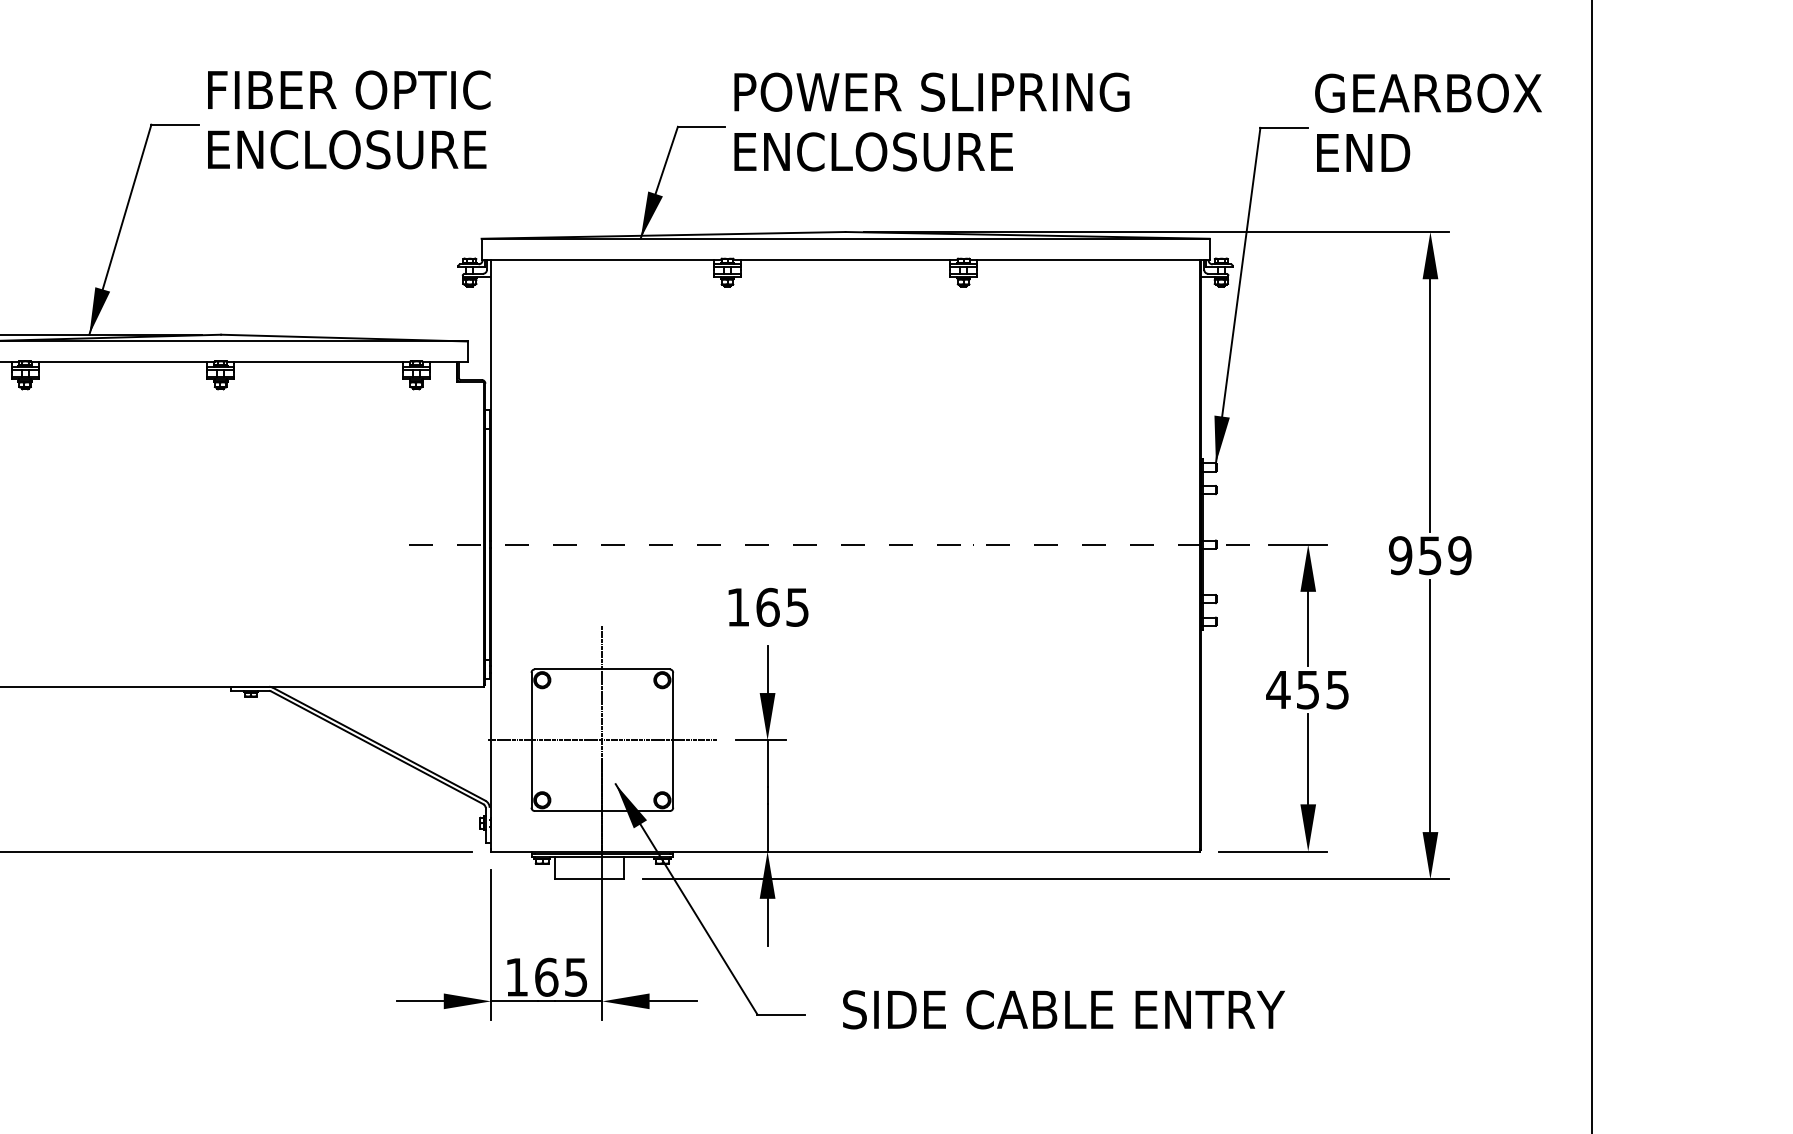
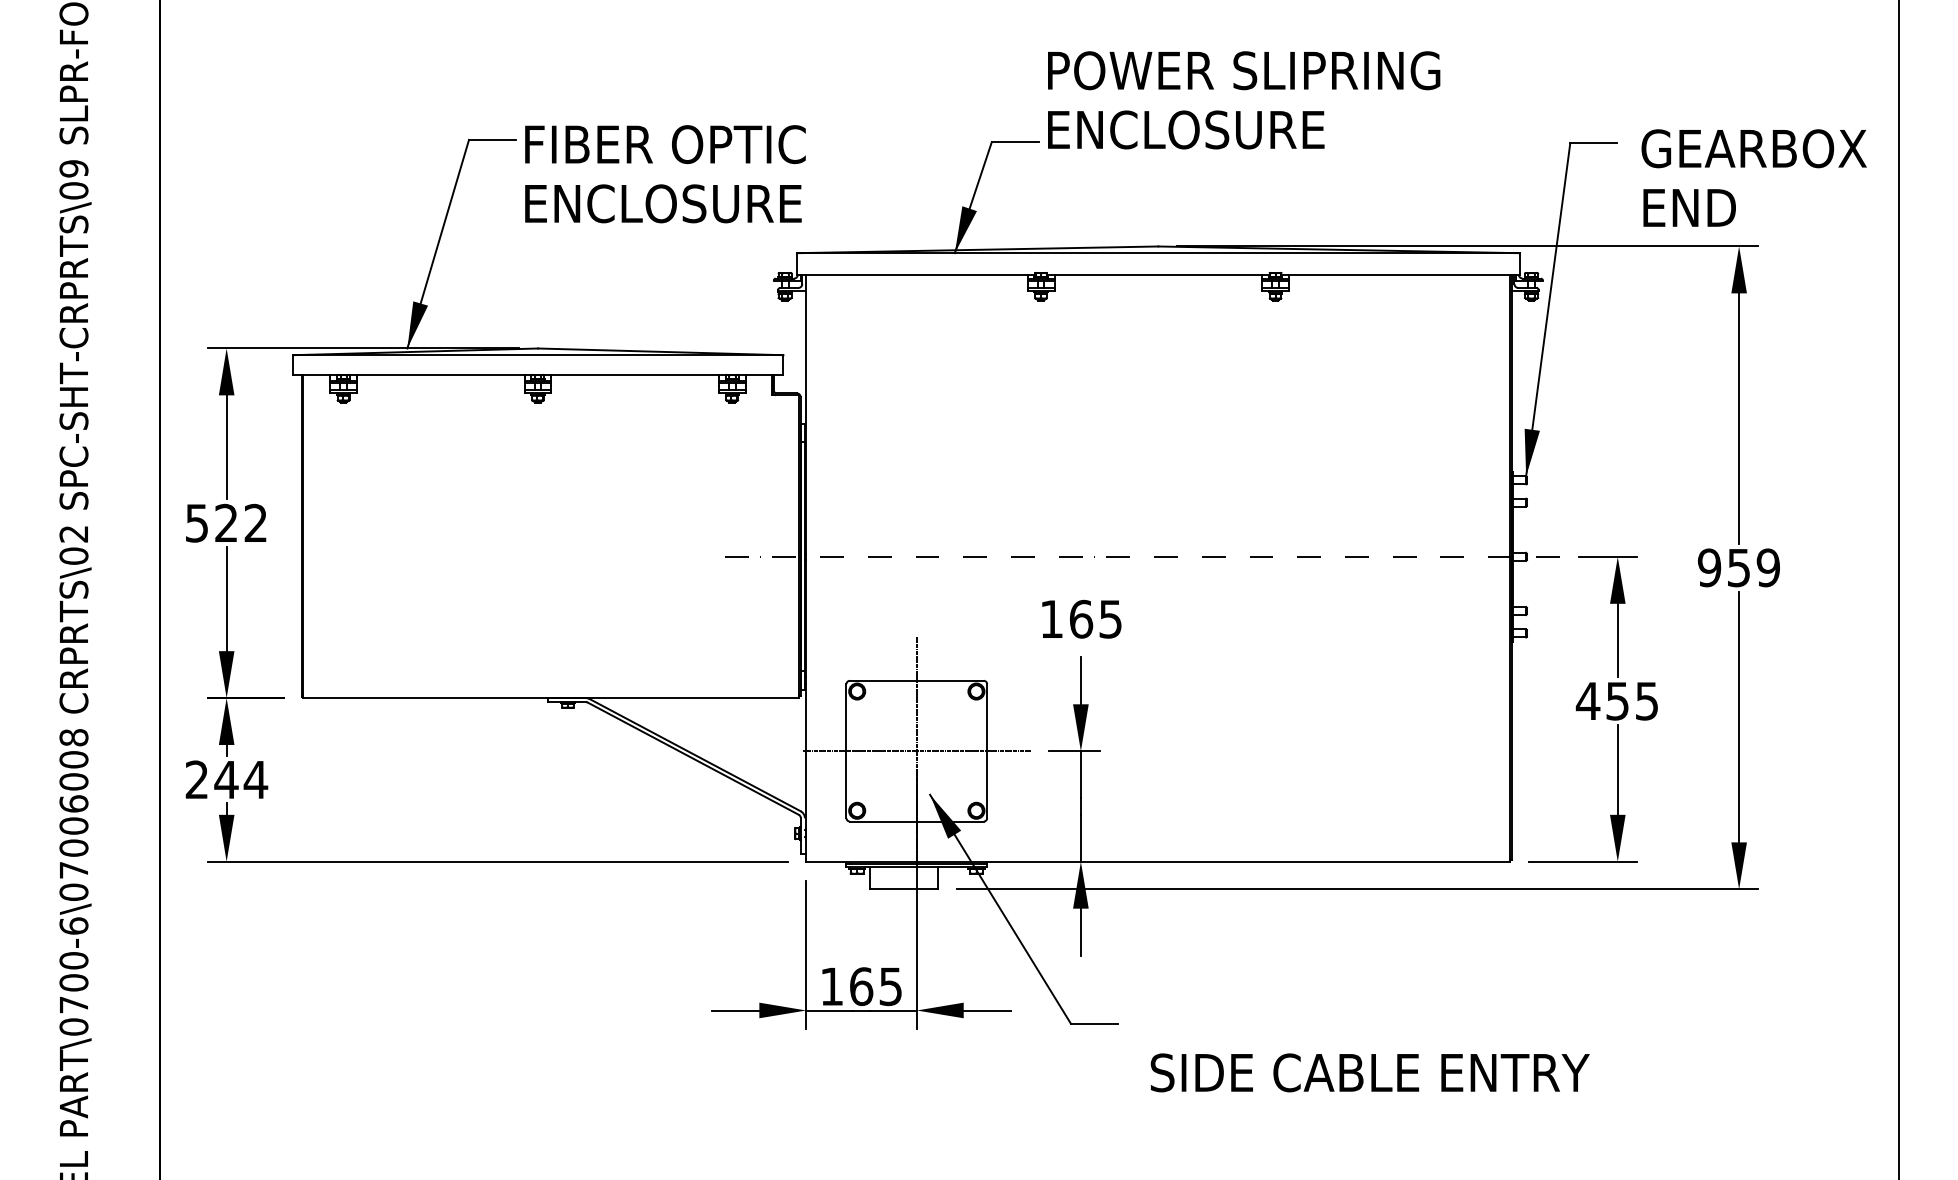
text: (349, 120) -> (665, 174), moved
text: (932, 122) -> (1244, 100), moved
text: (1427, 122) -> (1753, 177), moved
text: (1063, 1009) -> (1369, 1072), moved

